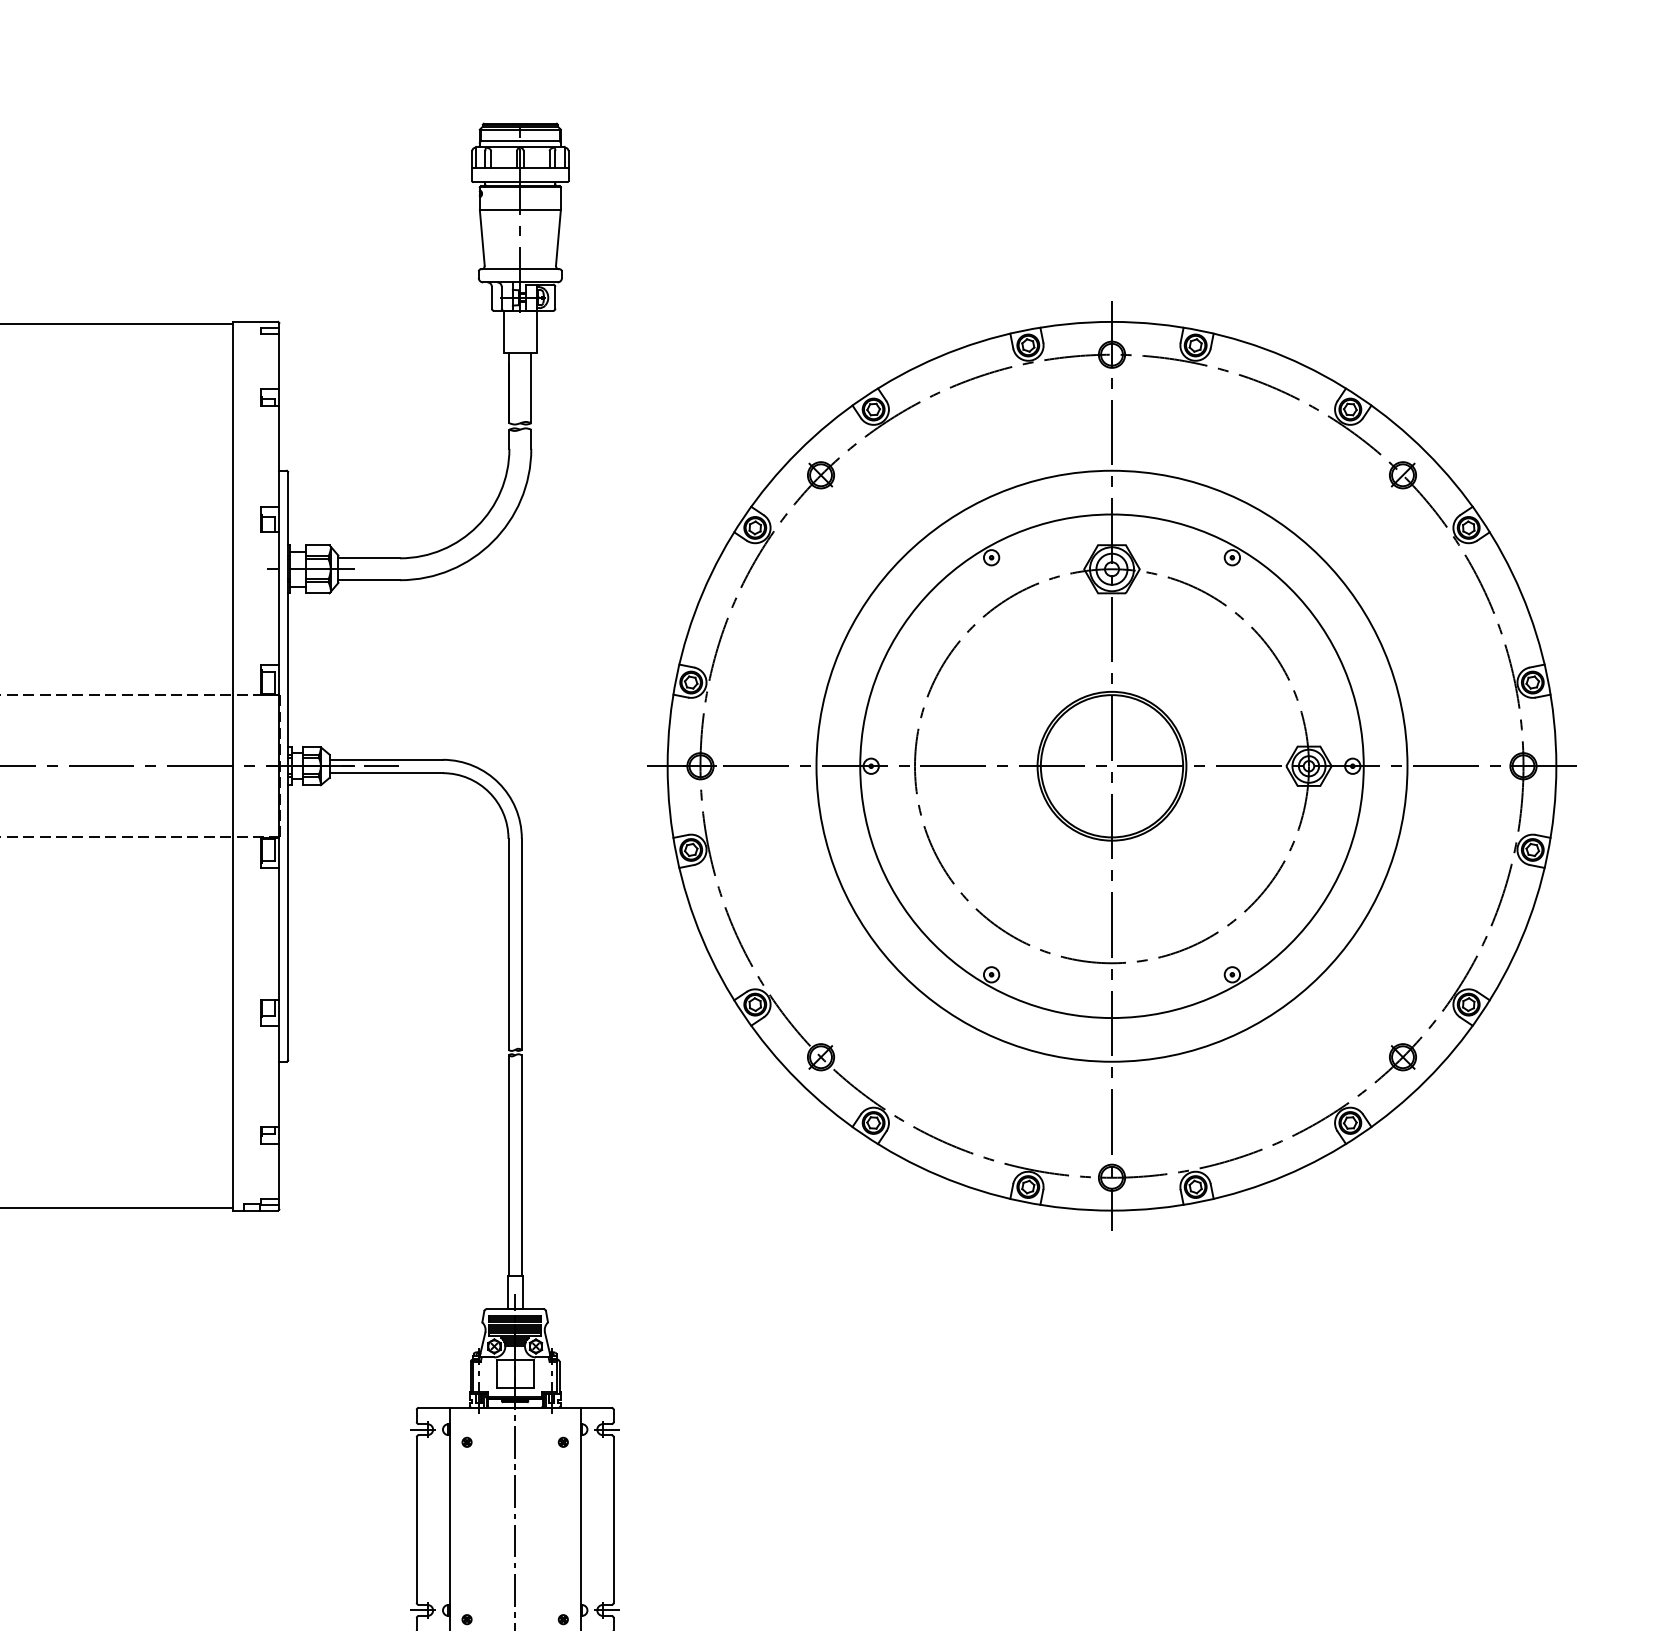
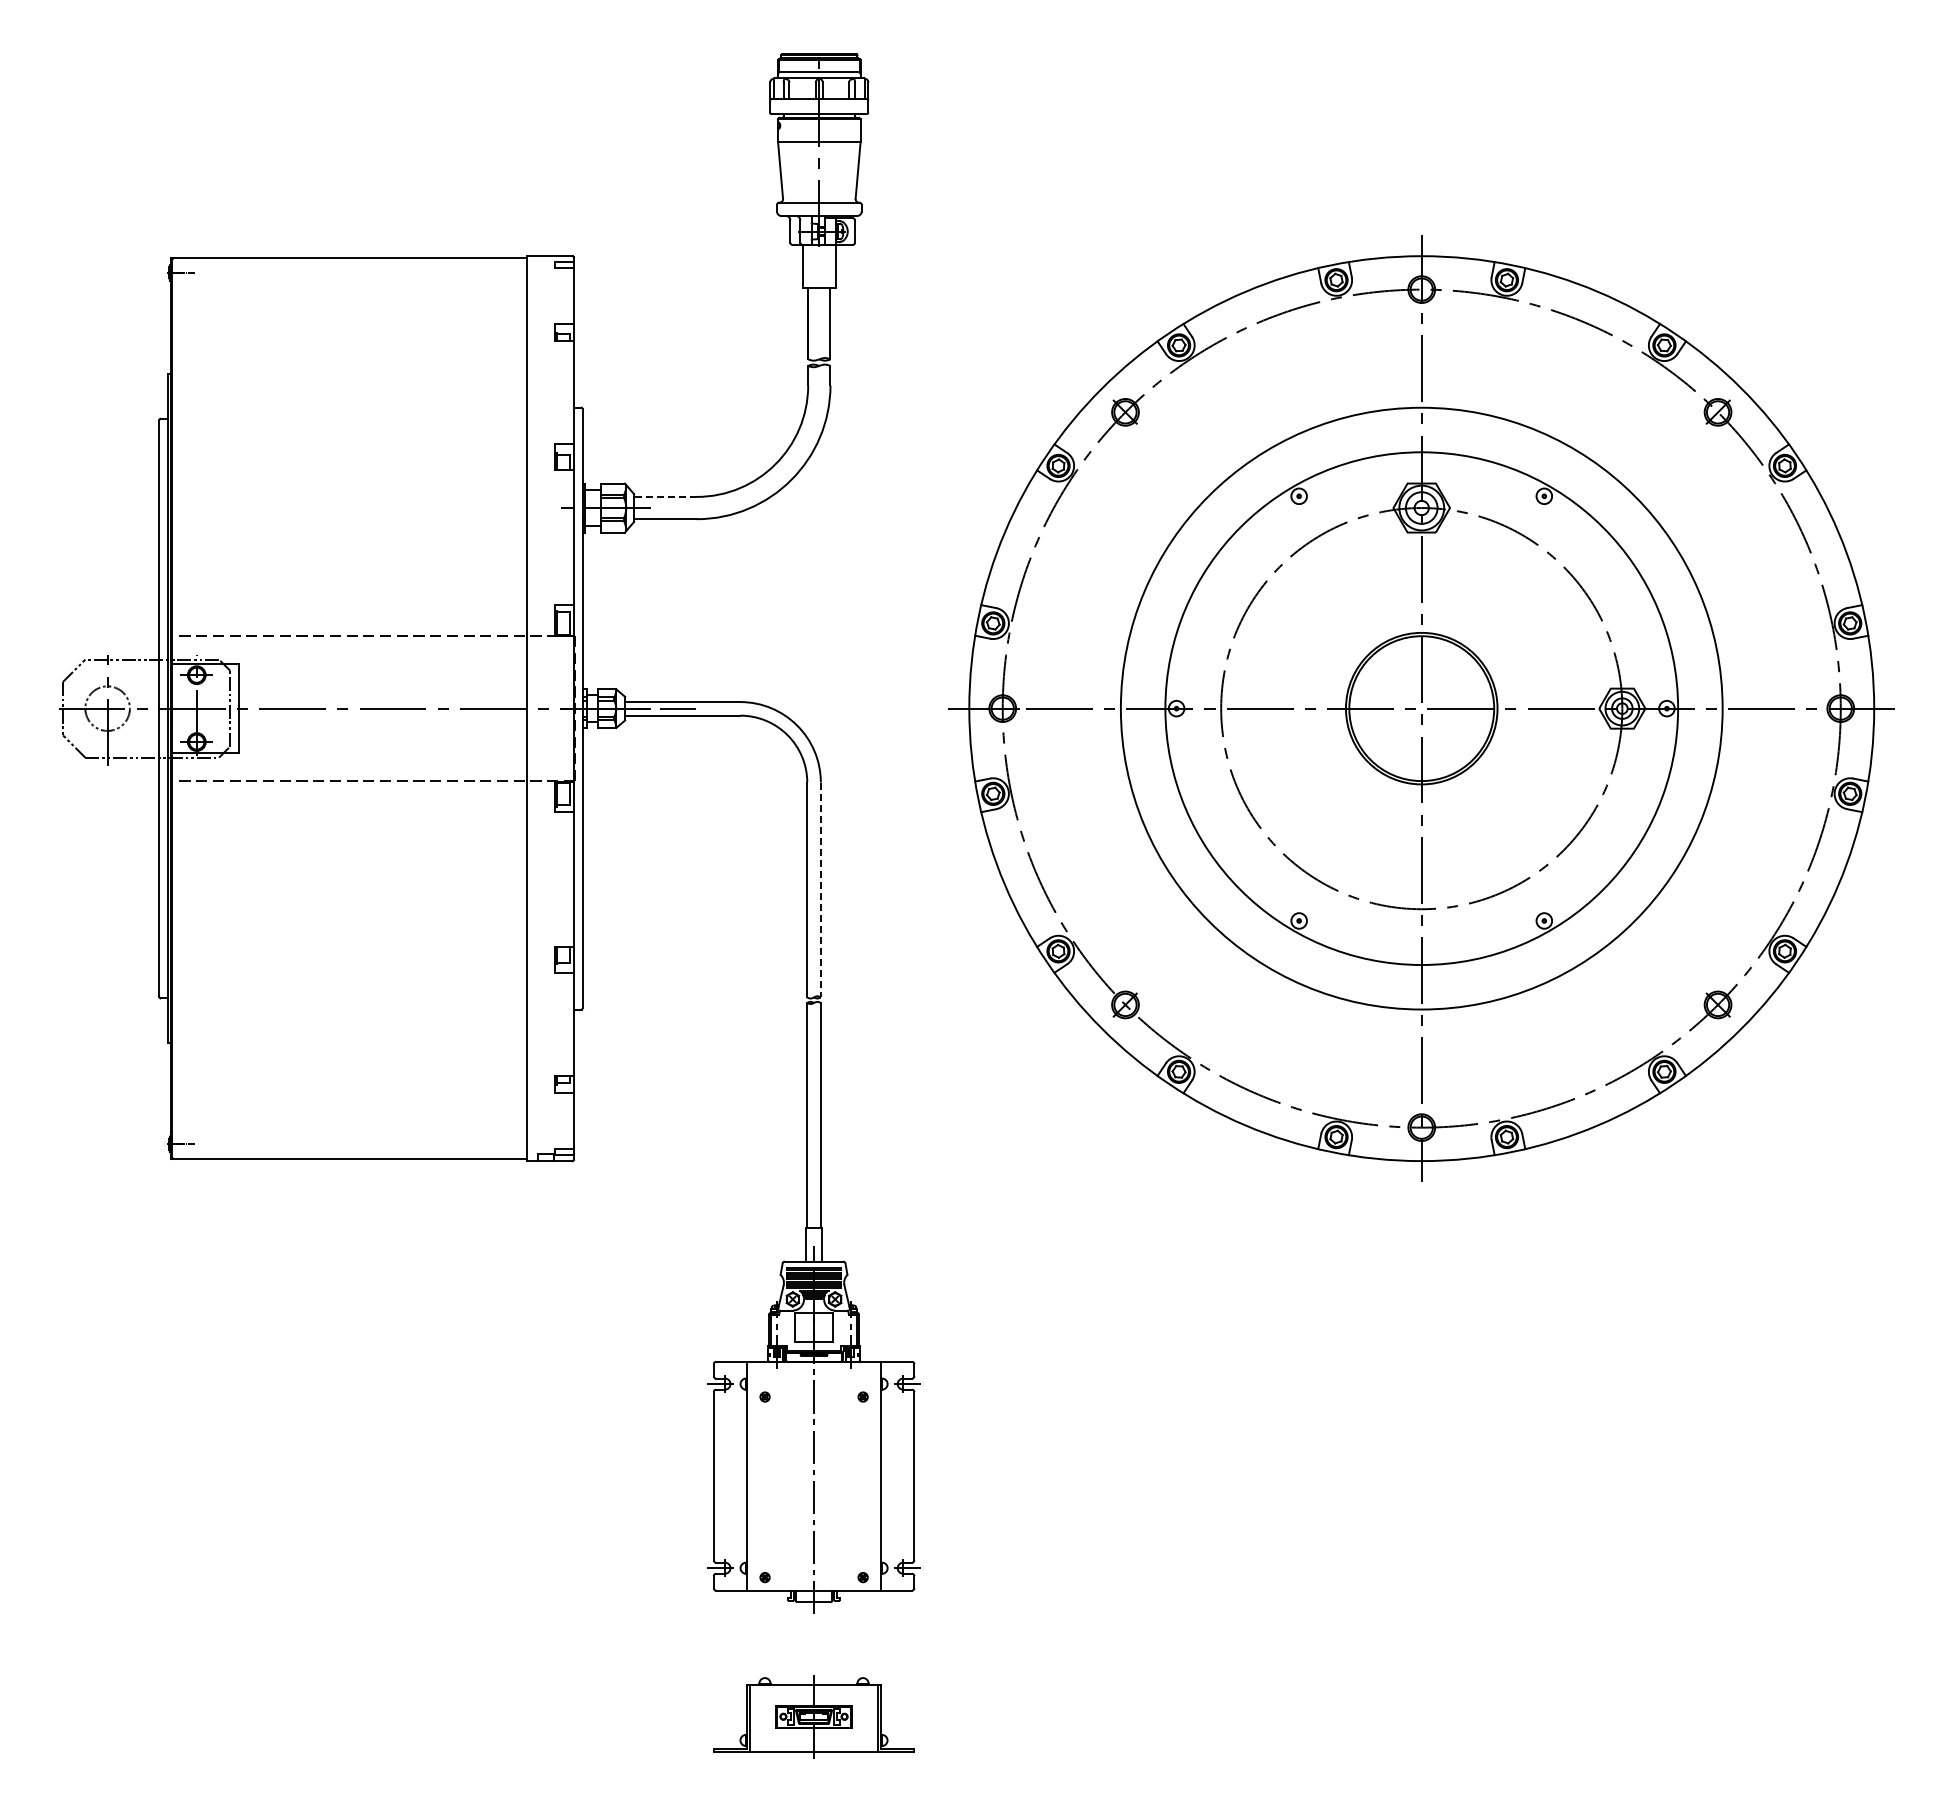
line: (368, 557) -> (664, 496), solid -> dashed
line: (521, 944) -> (820, 890), solid -> dashed

